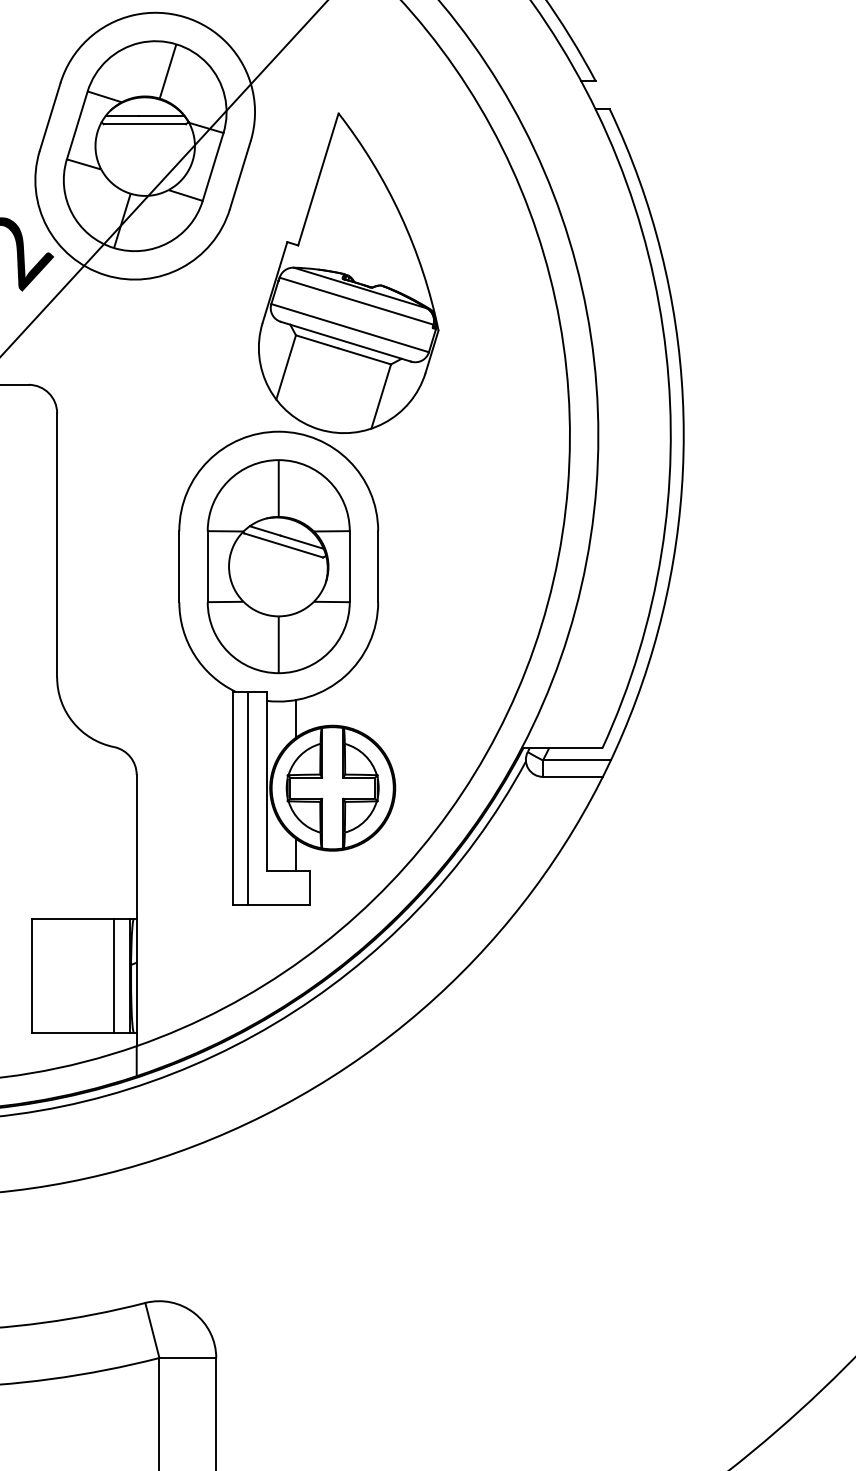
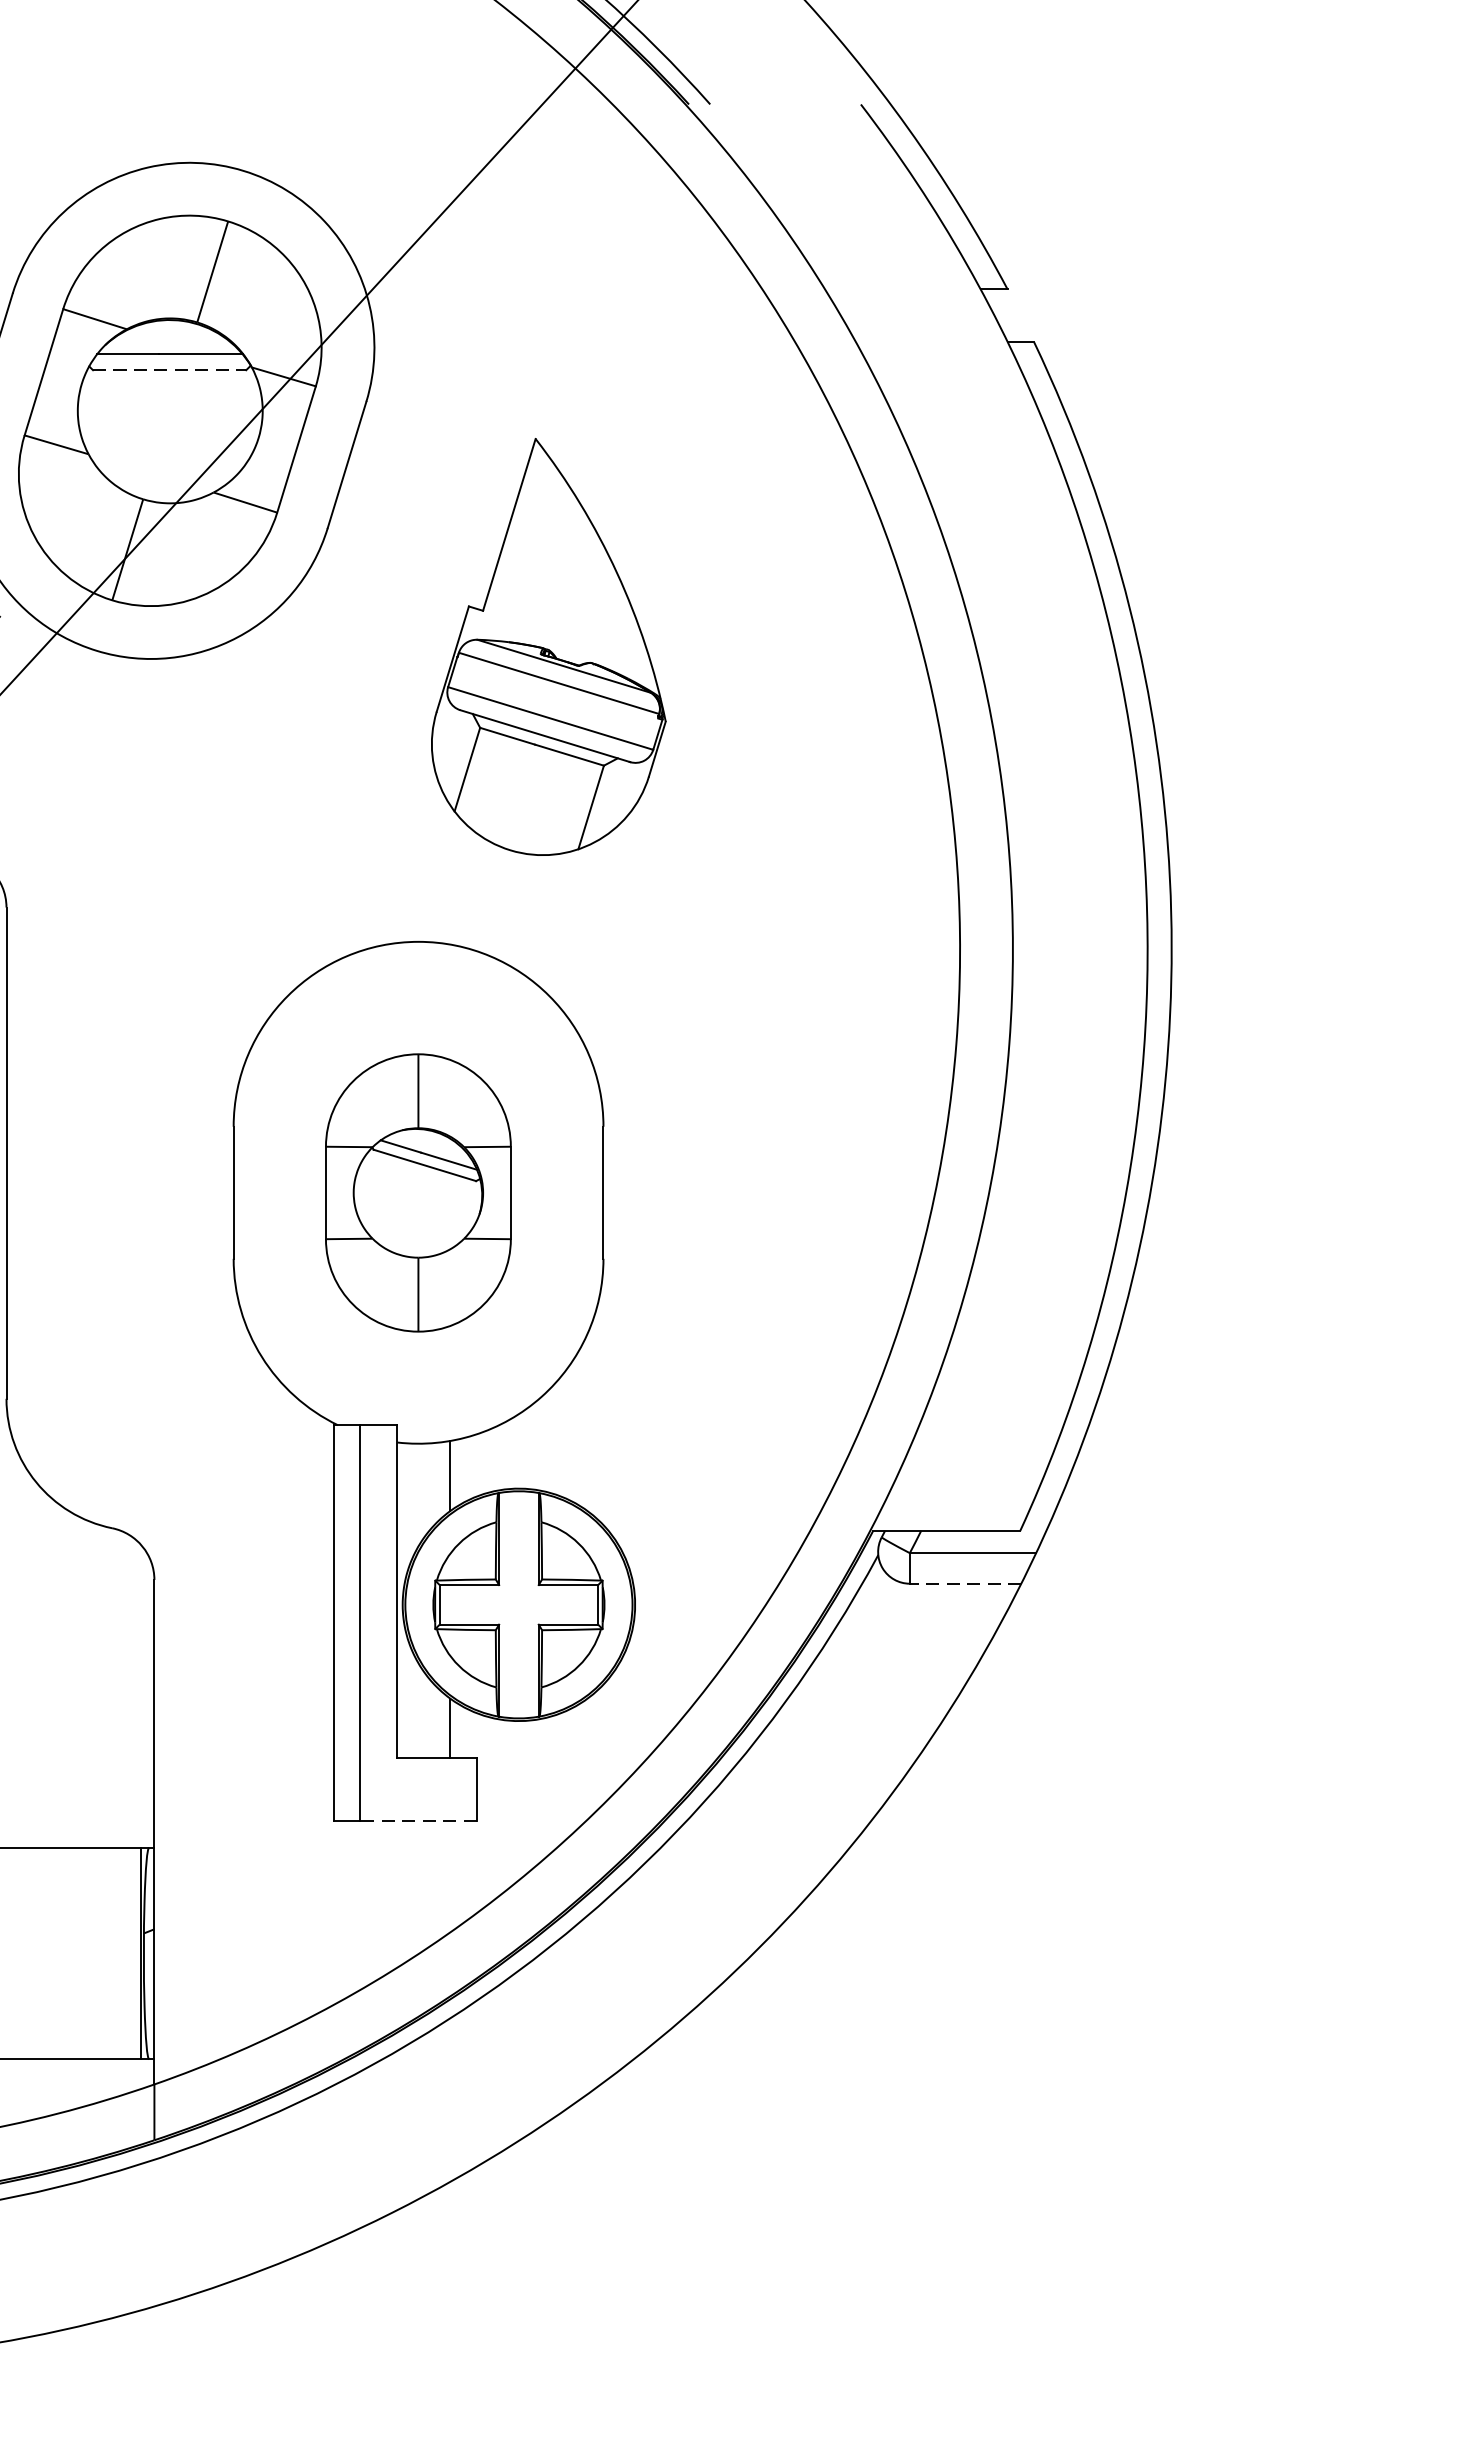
line: (145, 124) -> (170, 370), solid -> dashed
part: (348, 272) -> (548, 645), size x0.7
part: (278, 566) -> (418, 1192), size x0.7
line: (572, 776) -> (964, 1582), solid -> dashed
line: (278, 904) -> (418, 1821), solid -> dashed
line: (114, 975) -> (113, 1953), removed

